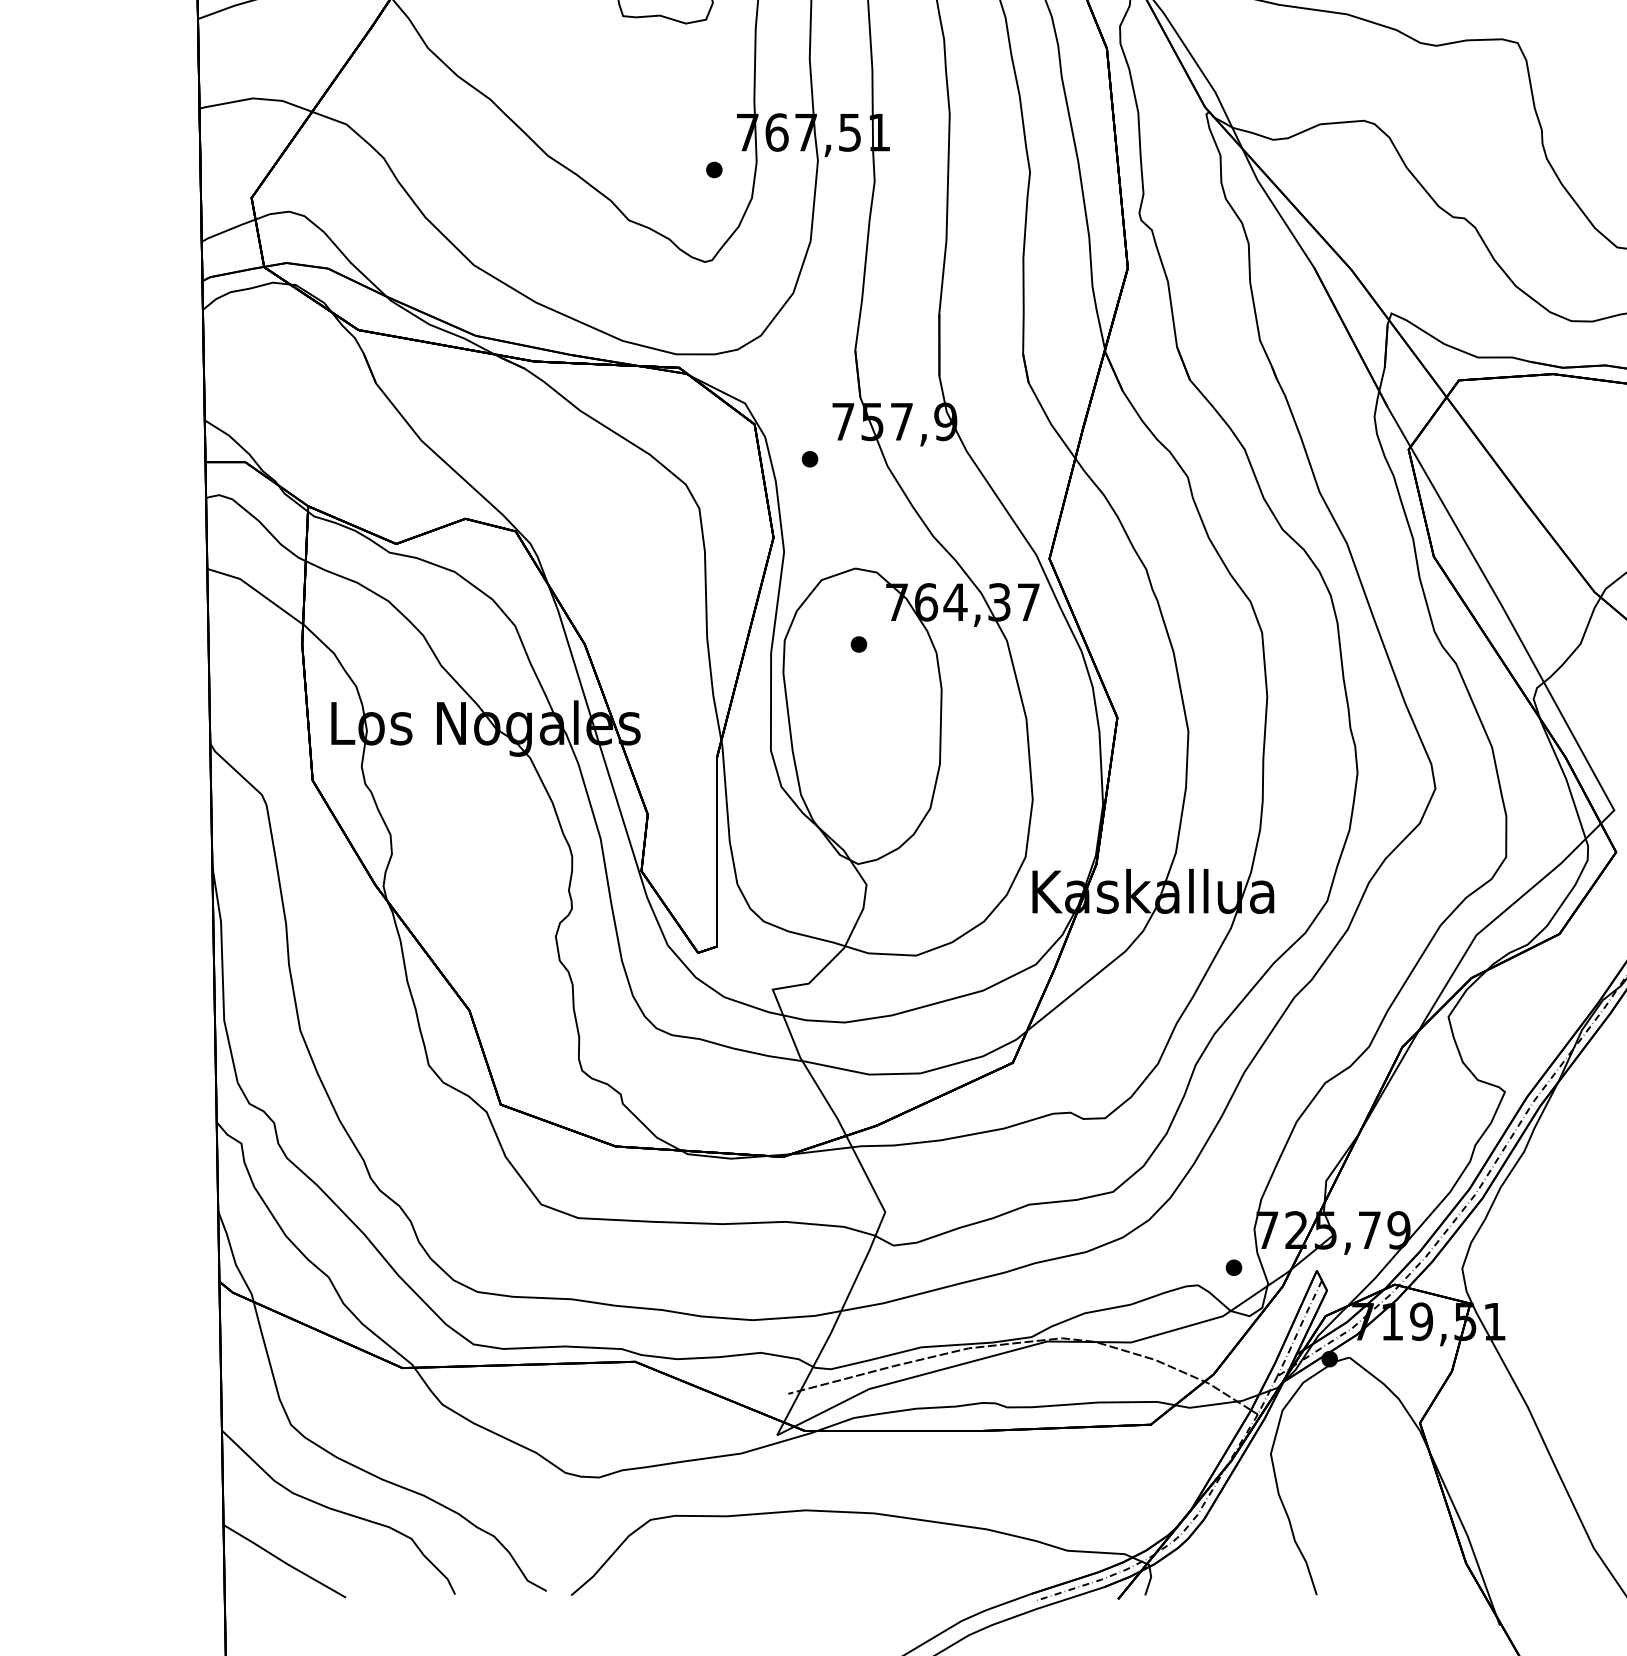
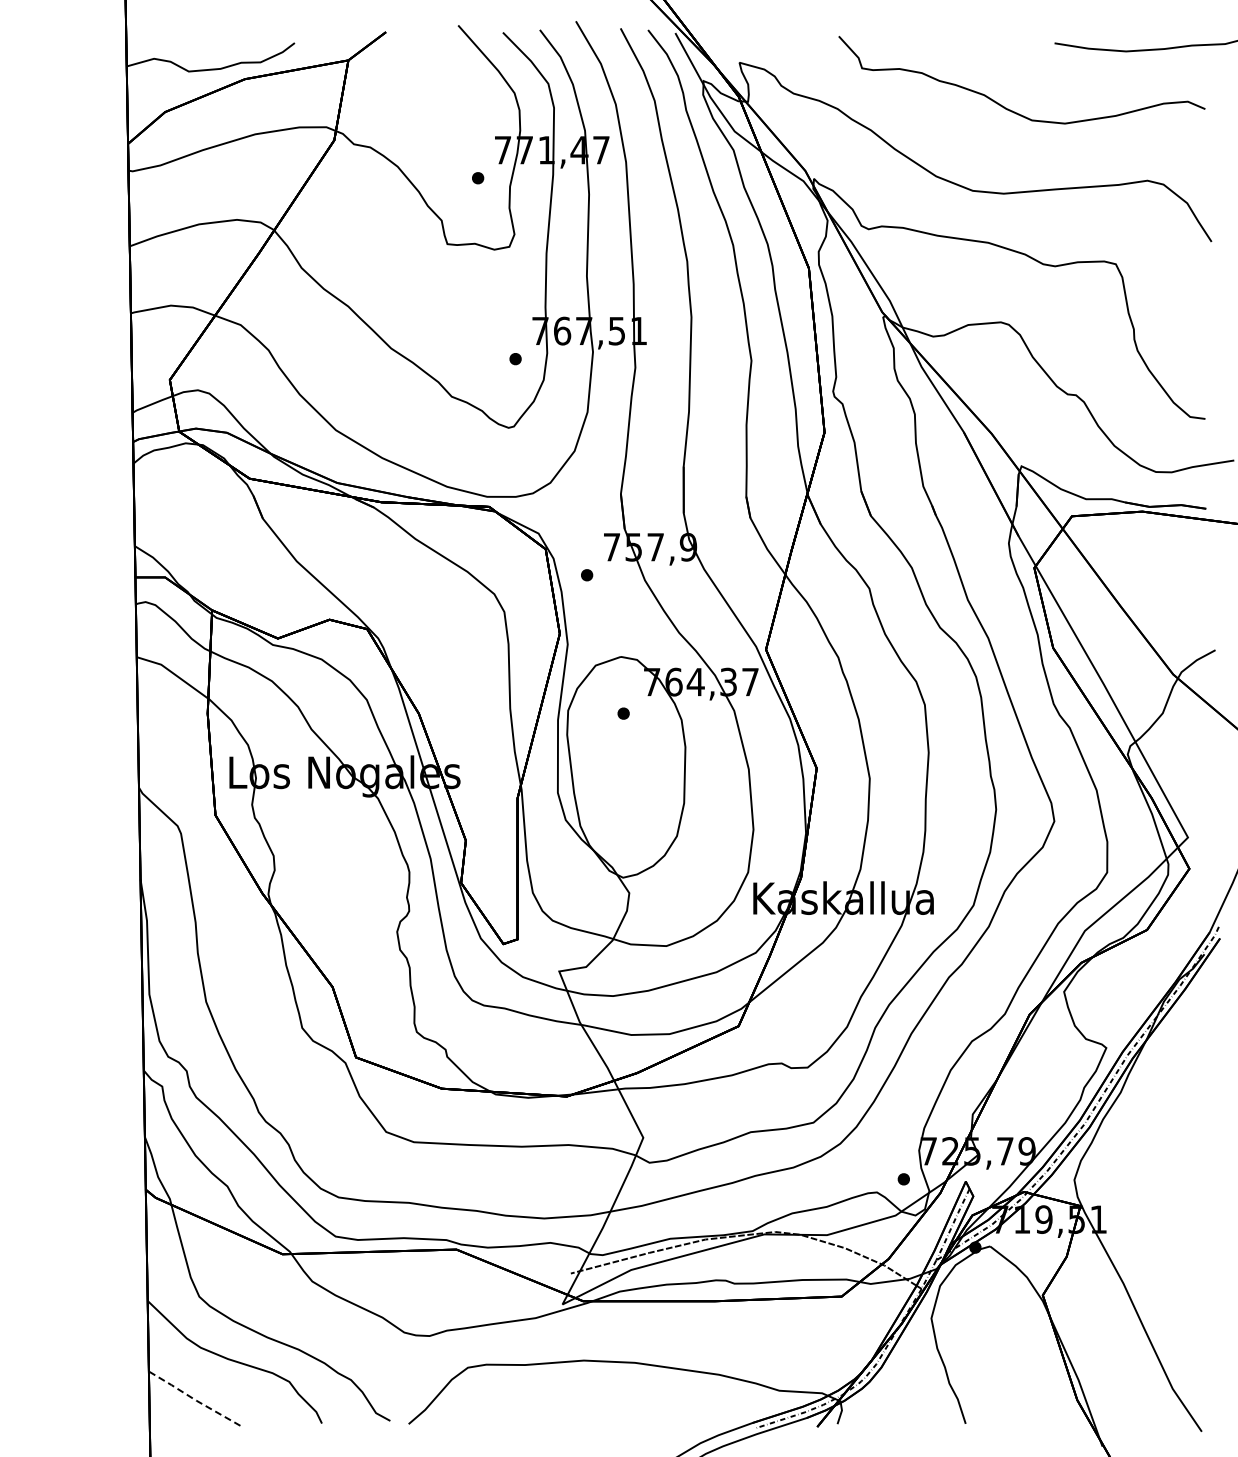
line: (284, 1562) -> (194, 1399), solid -> dashed

